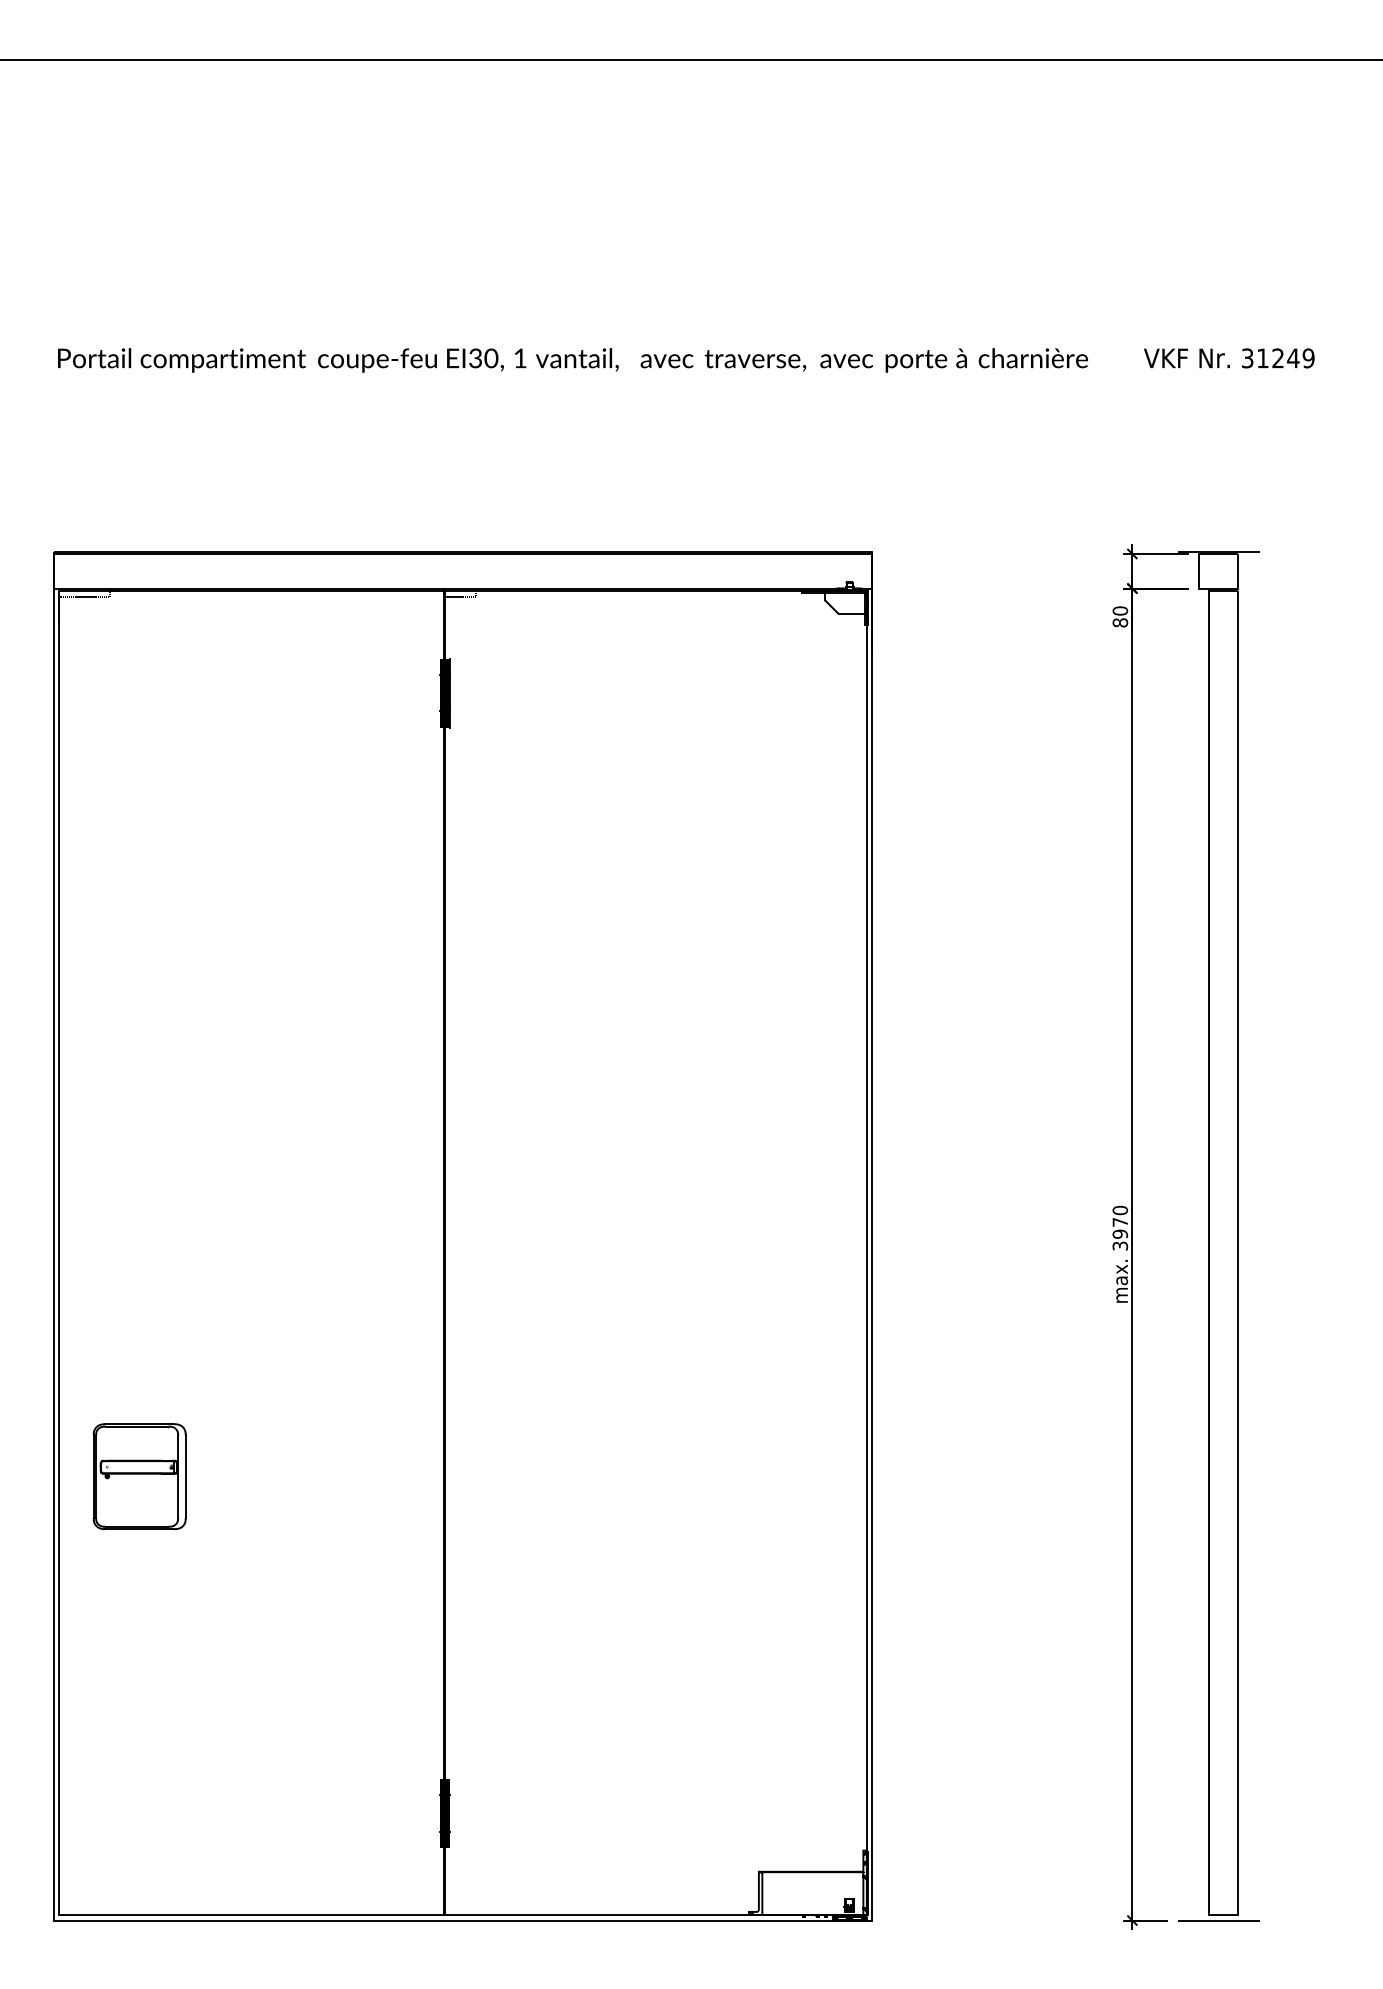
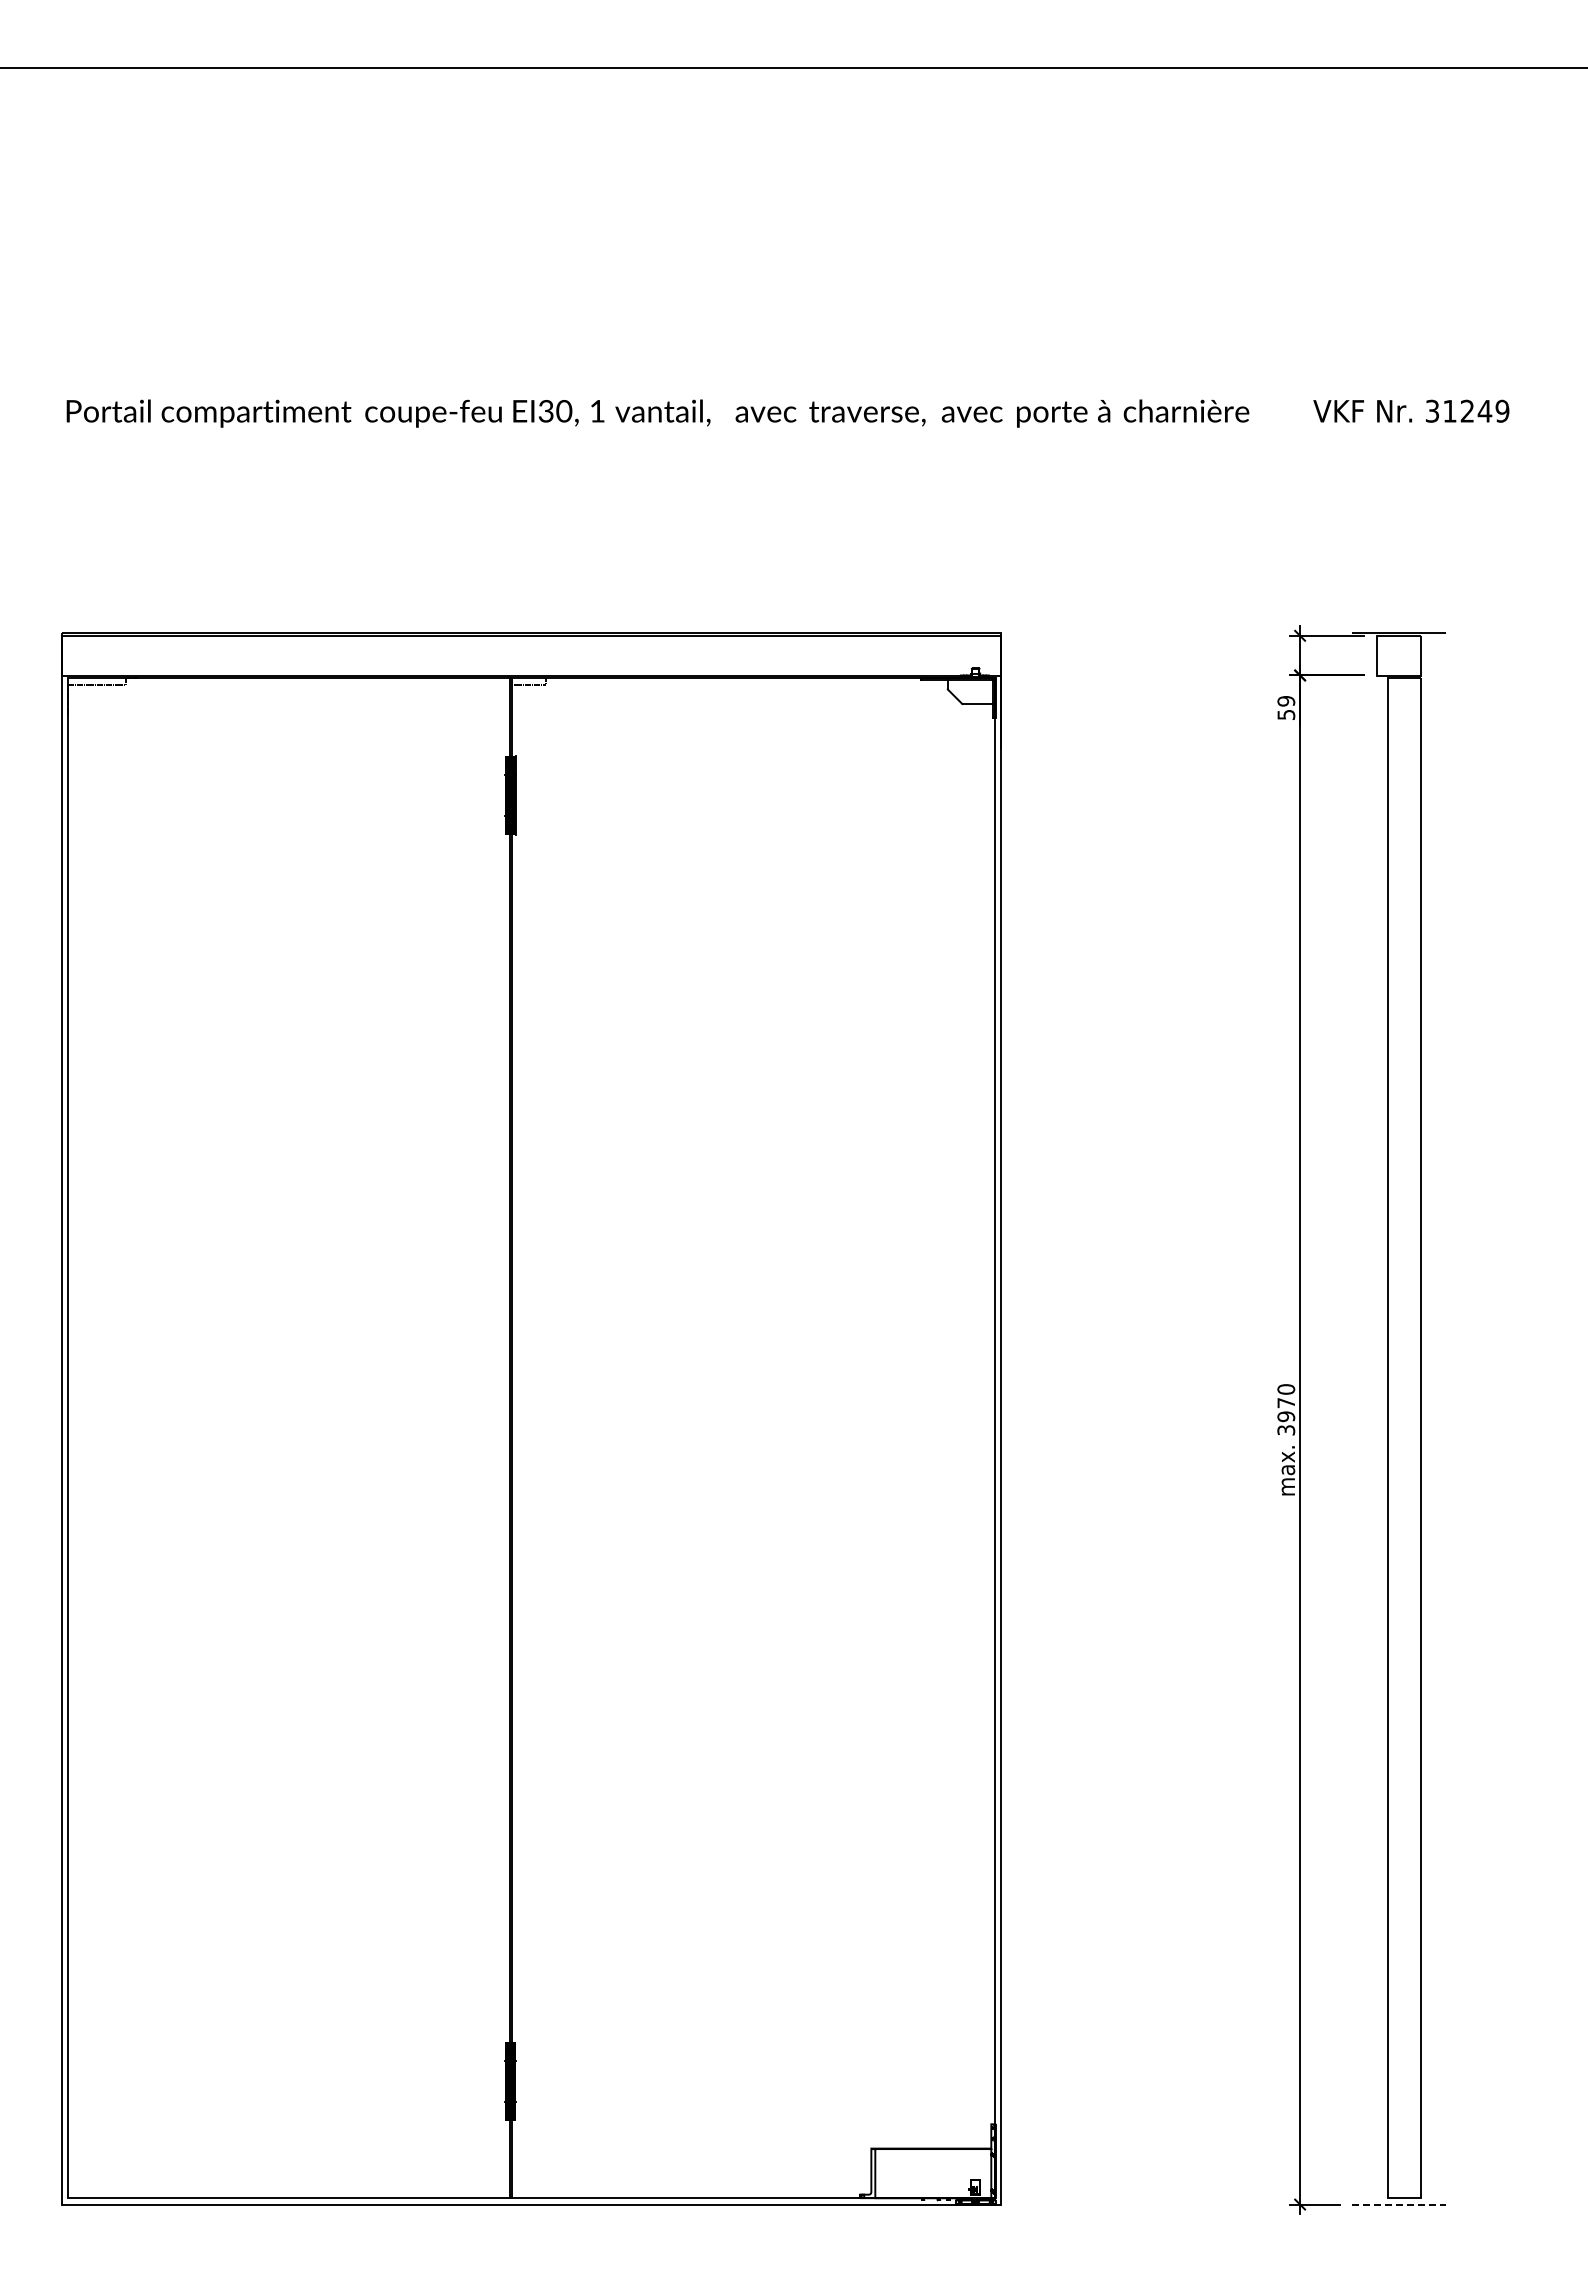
text: (1120, 617) -> (1286, 708), 80 -> 59
part: (139, 1476) -> (160, 1694), removed
line: (1218, 1920) -> (1399, 2204), solid -> dashed

